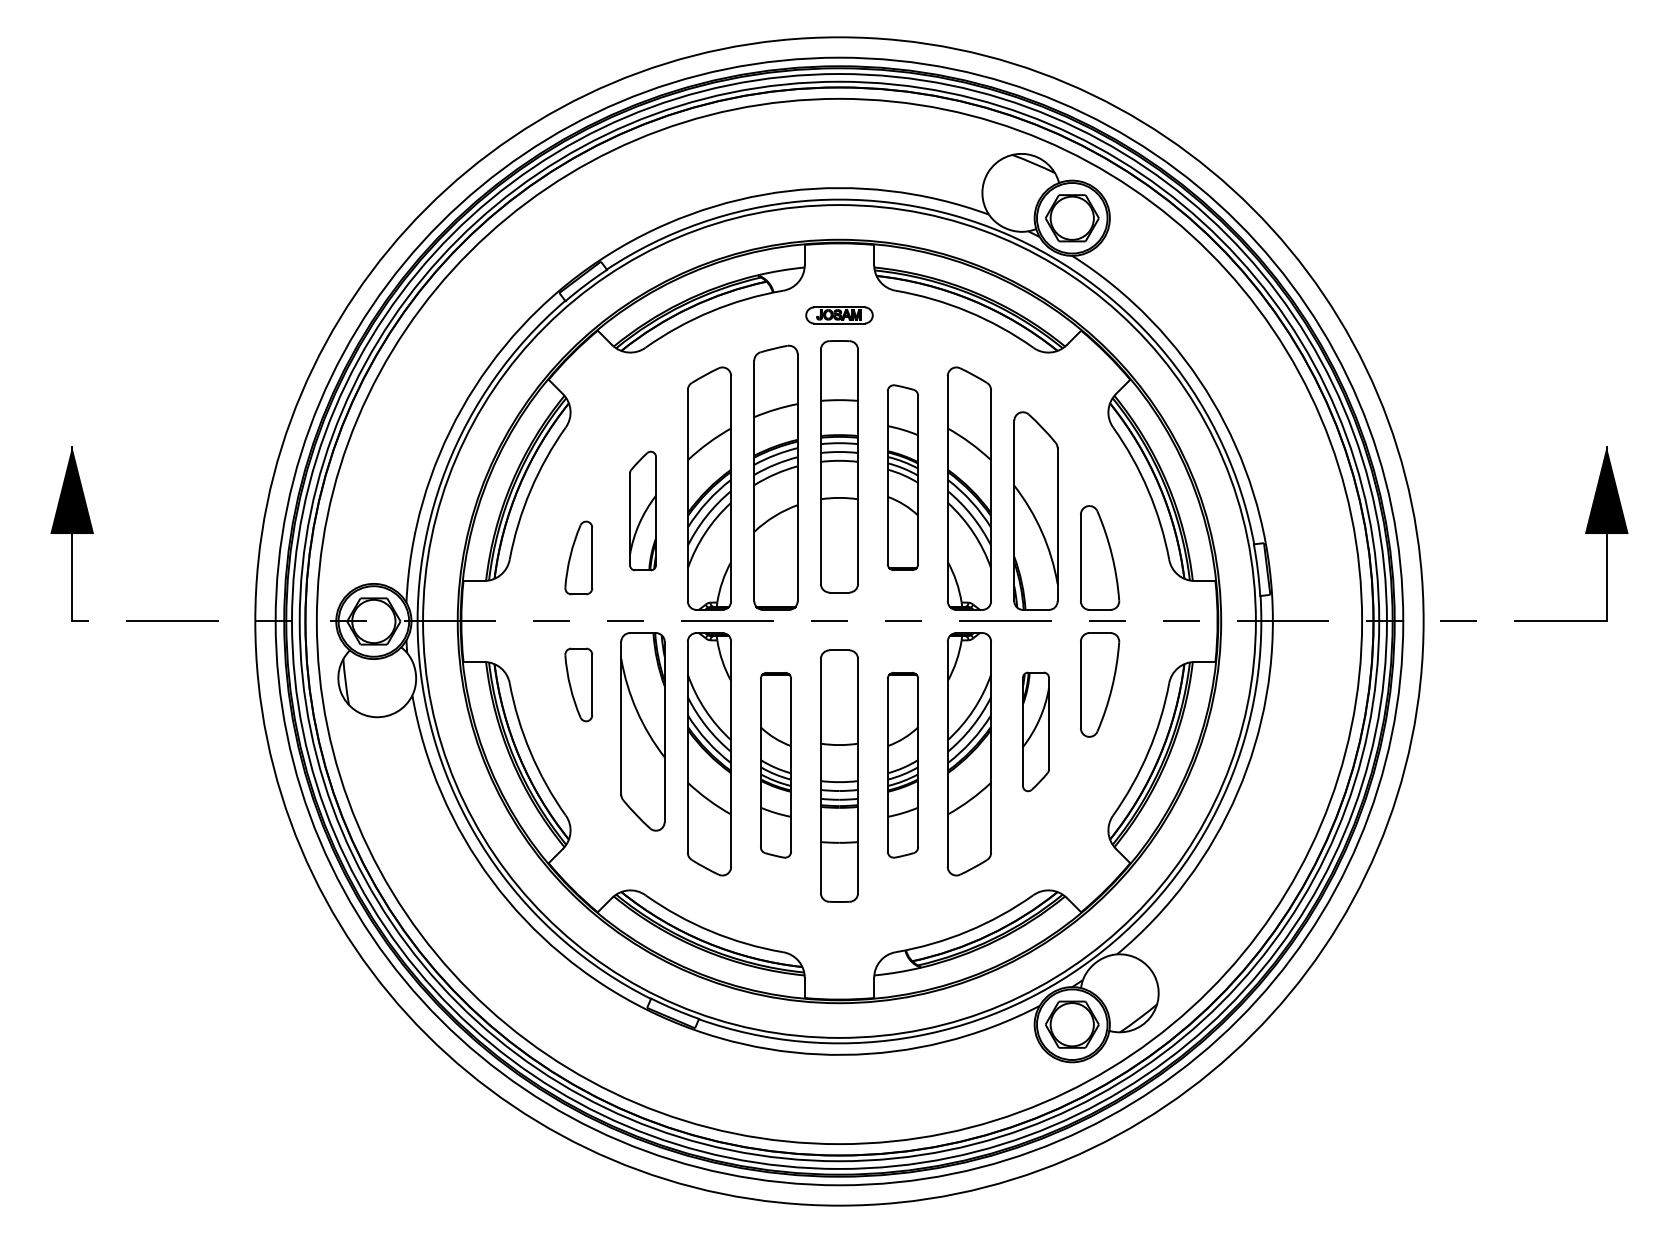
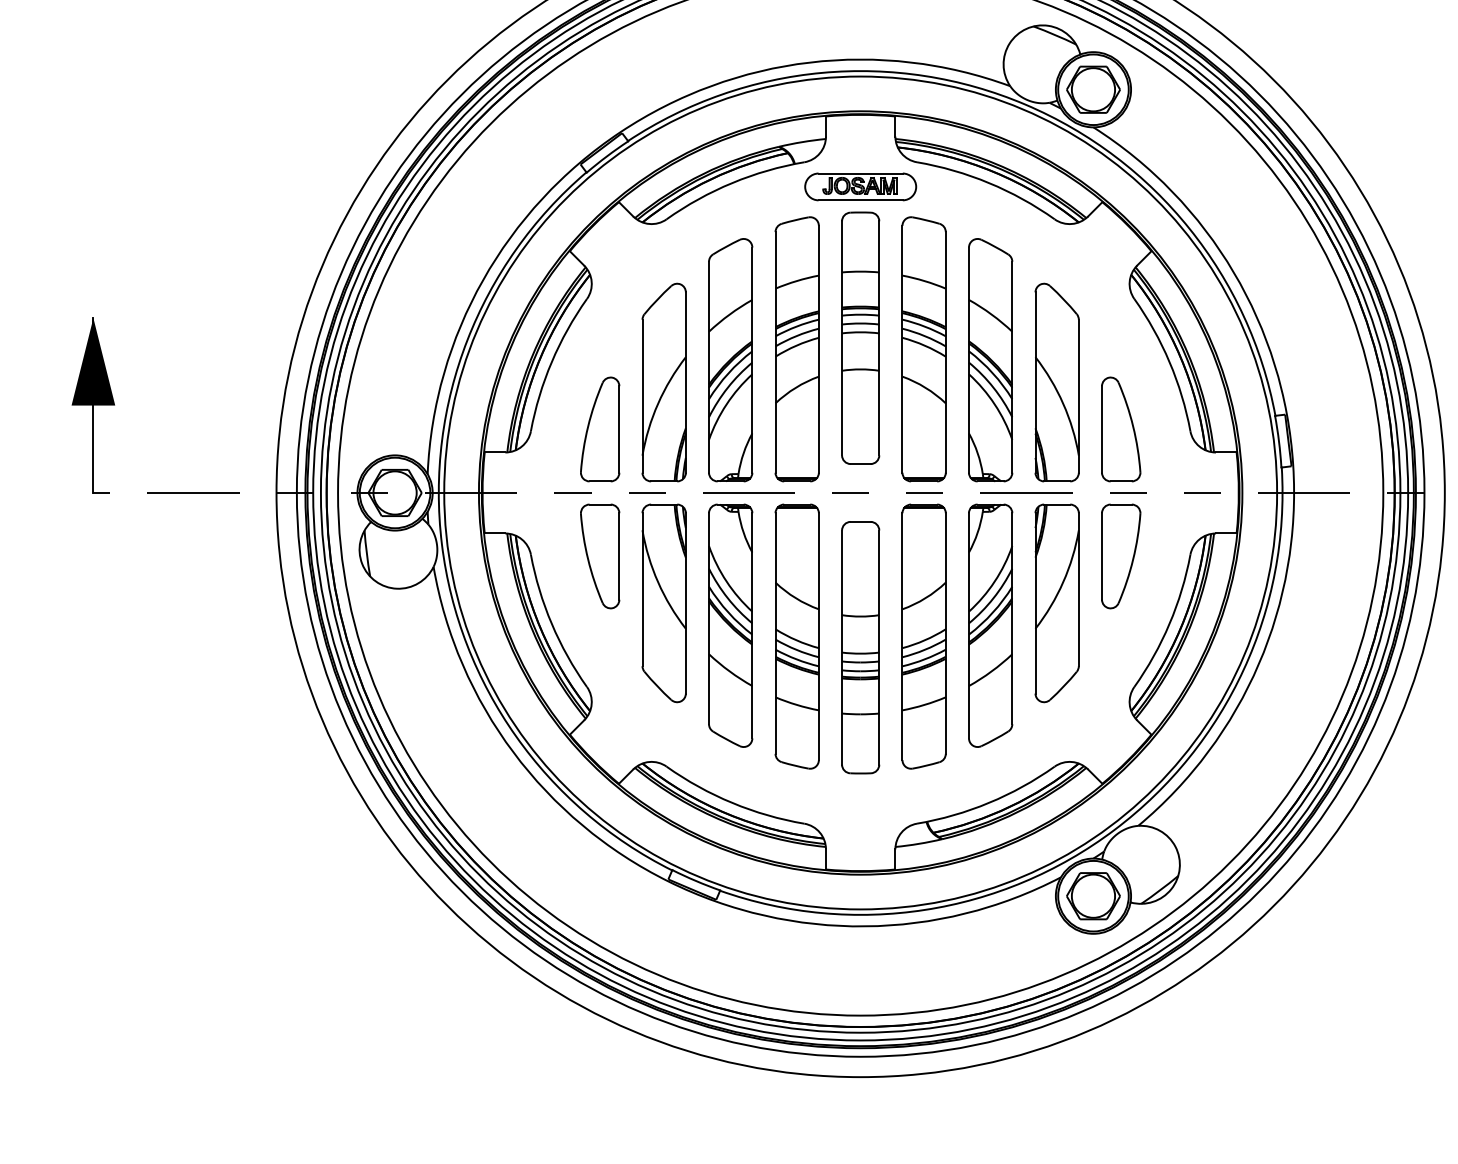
part: (839, 315) -> (860, 187), size x1.67
part: (902, 477) -> (923, 349), size x1.43
part: (642, 510) -> (663, 382), size x1.67
part: (578, 557) -> (599, 429), size x1.43
part: (578, 684) -> (599, 556), size x1.43
part: (1035, 731) -> (1056, 603), size x1.67
part: (775, 765) -> (796, 637), size x1.43
part: (902, 765) -> (923, 637), size x1.43

